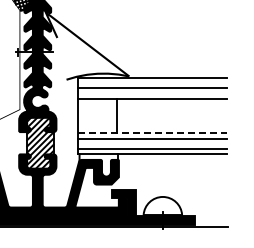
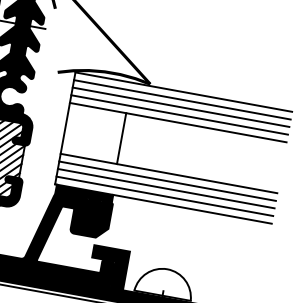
line: (152, 82) -> (182, 99), added
line: (152, 93) -> (179, 115), added
line: (152, 133) -> (169, 173), dashed -> solid
line: (152, 143) -> (166, 188), added
fill: (98, 165) -> (81, 206), added

